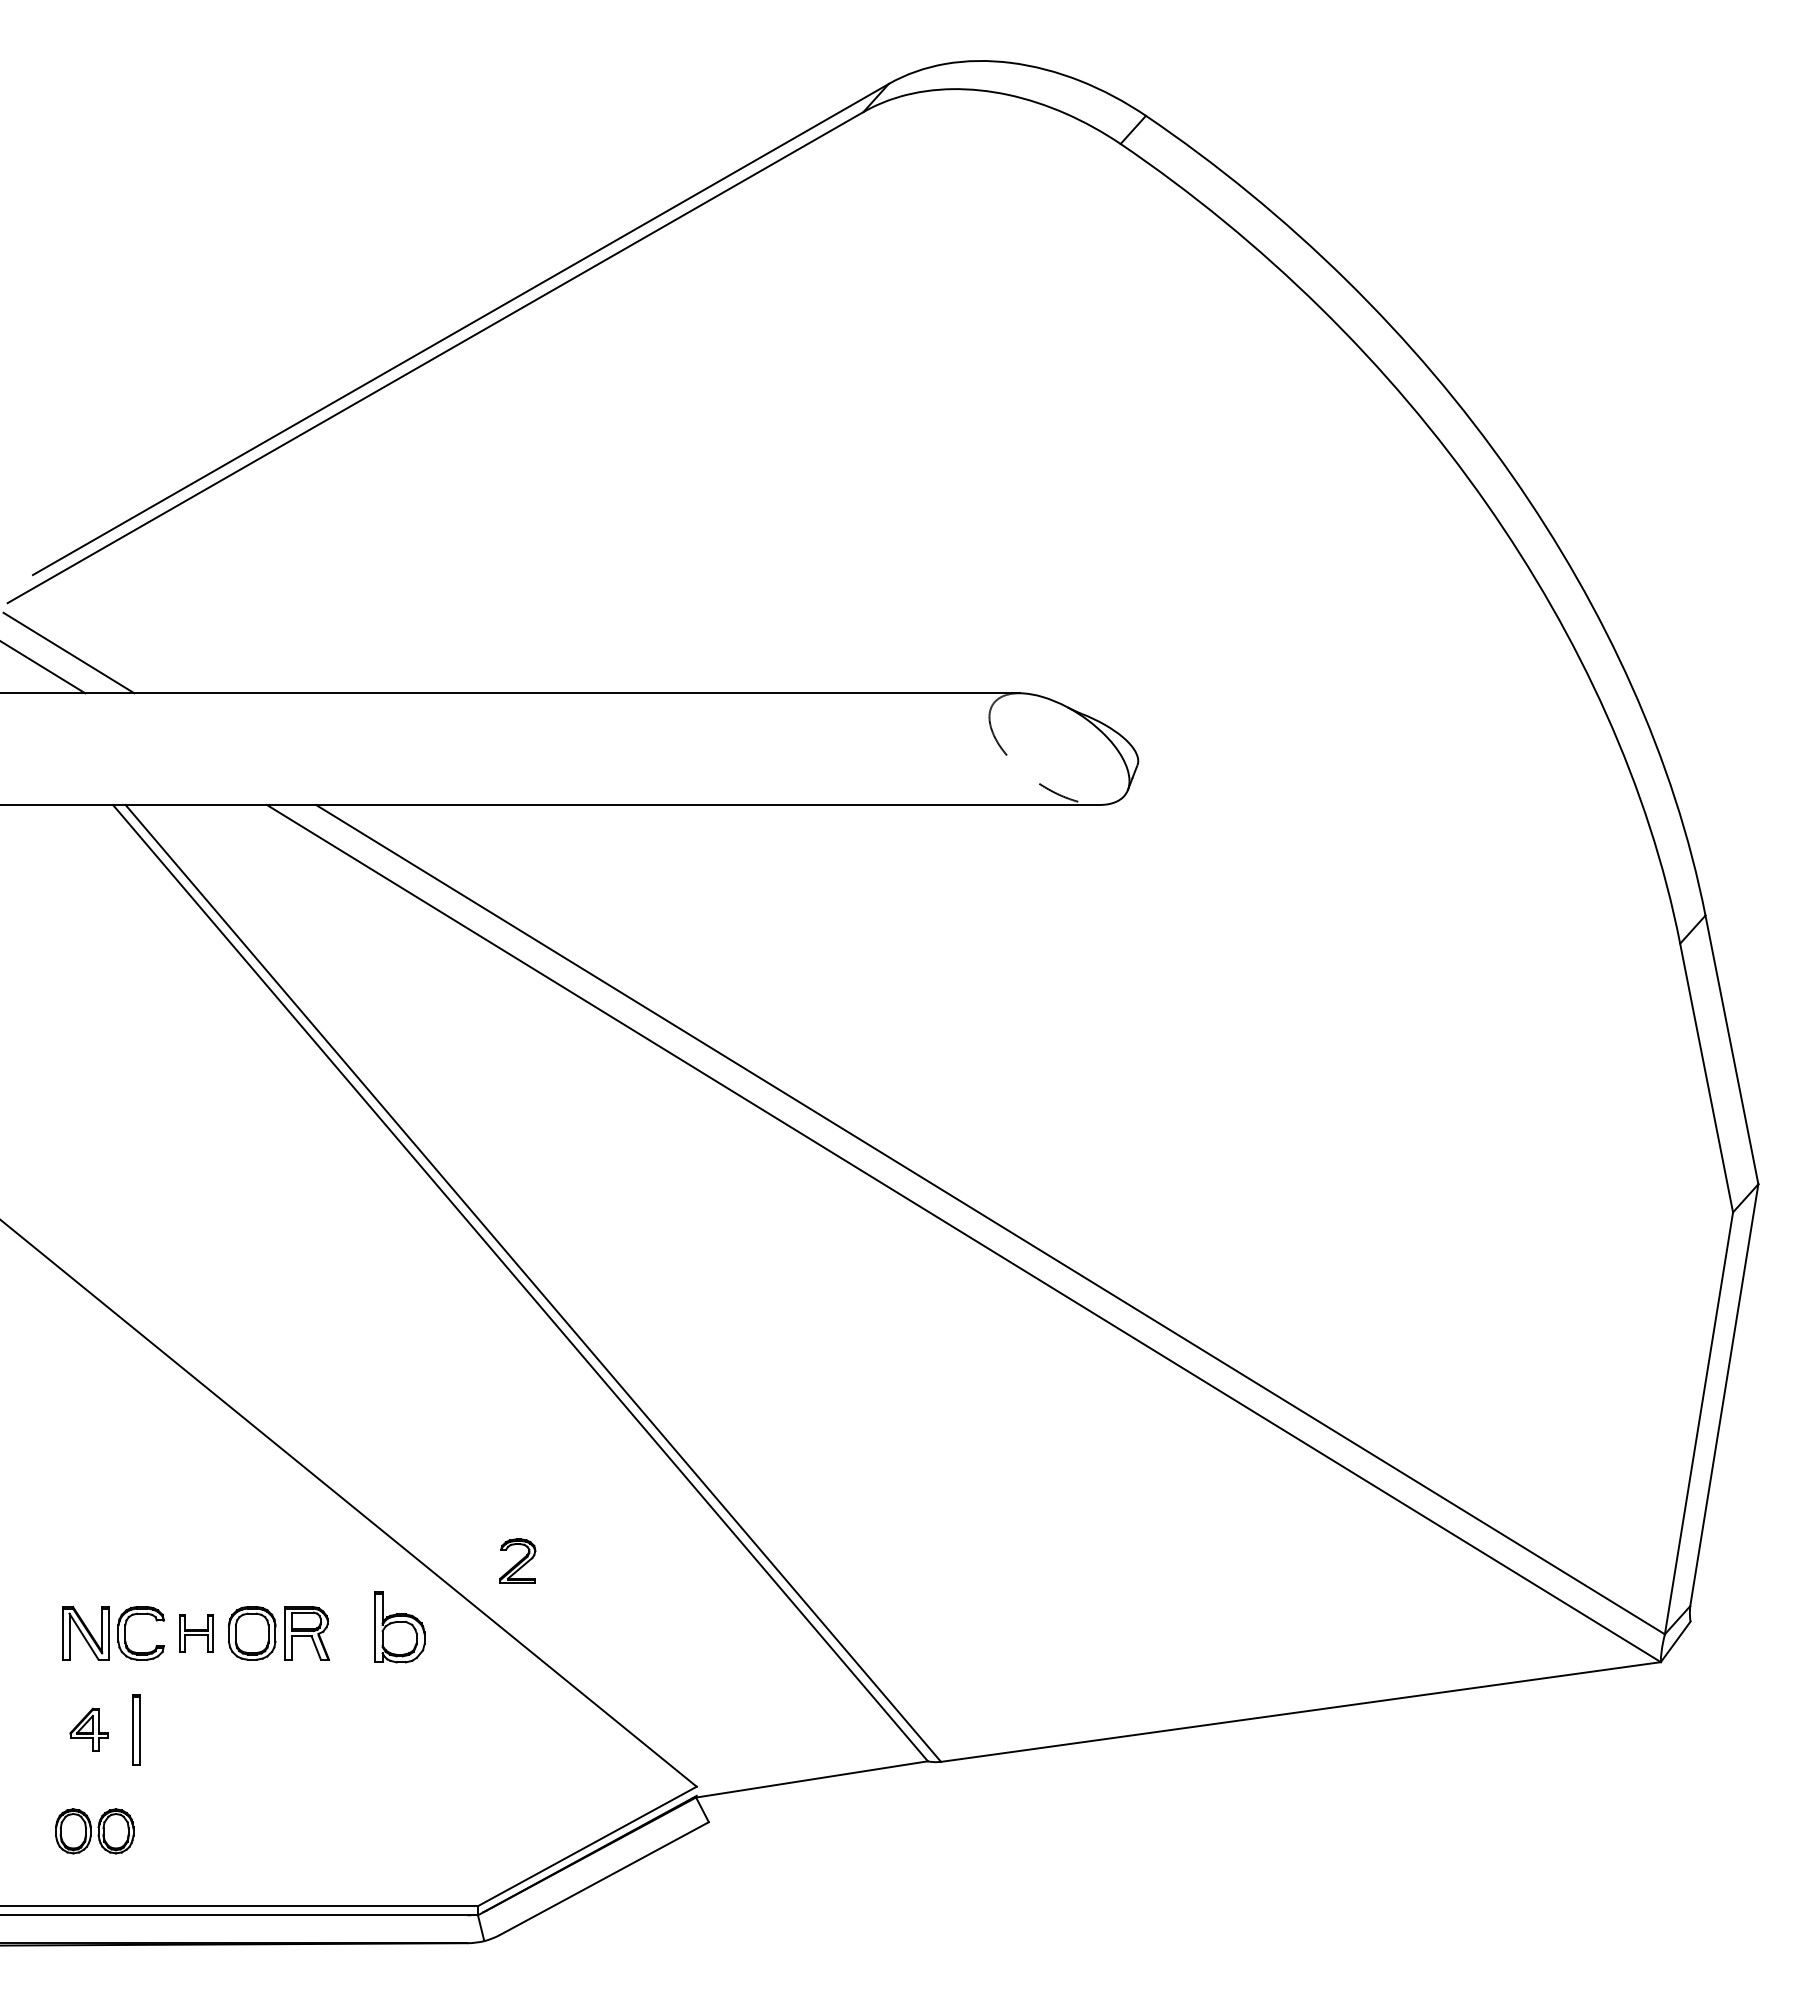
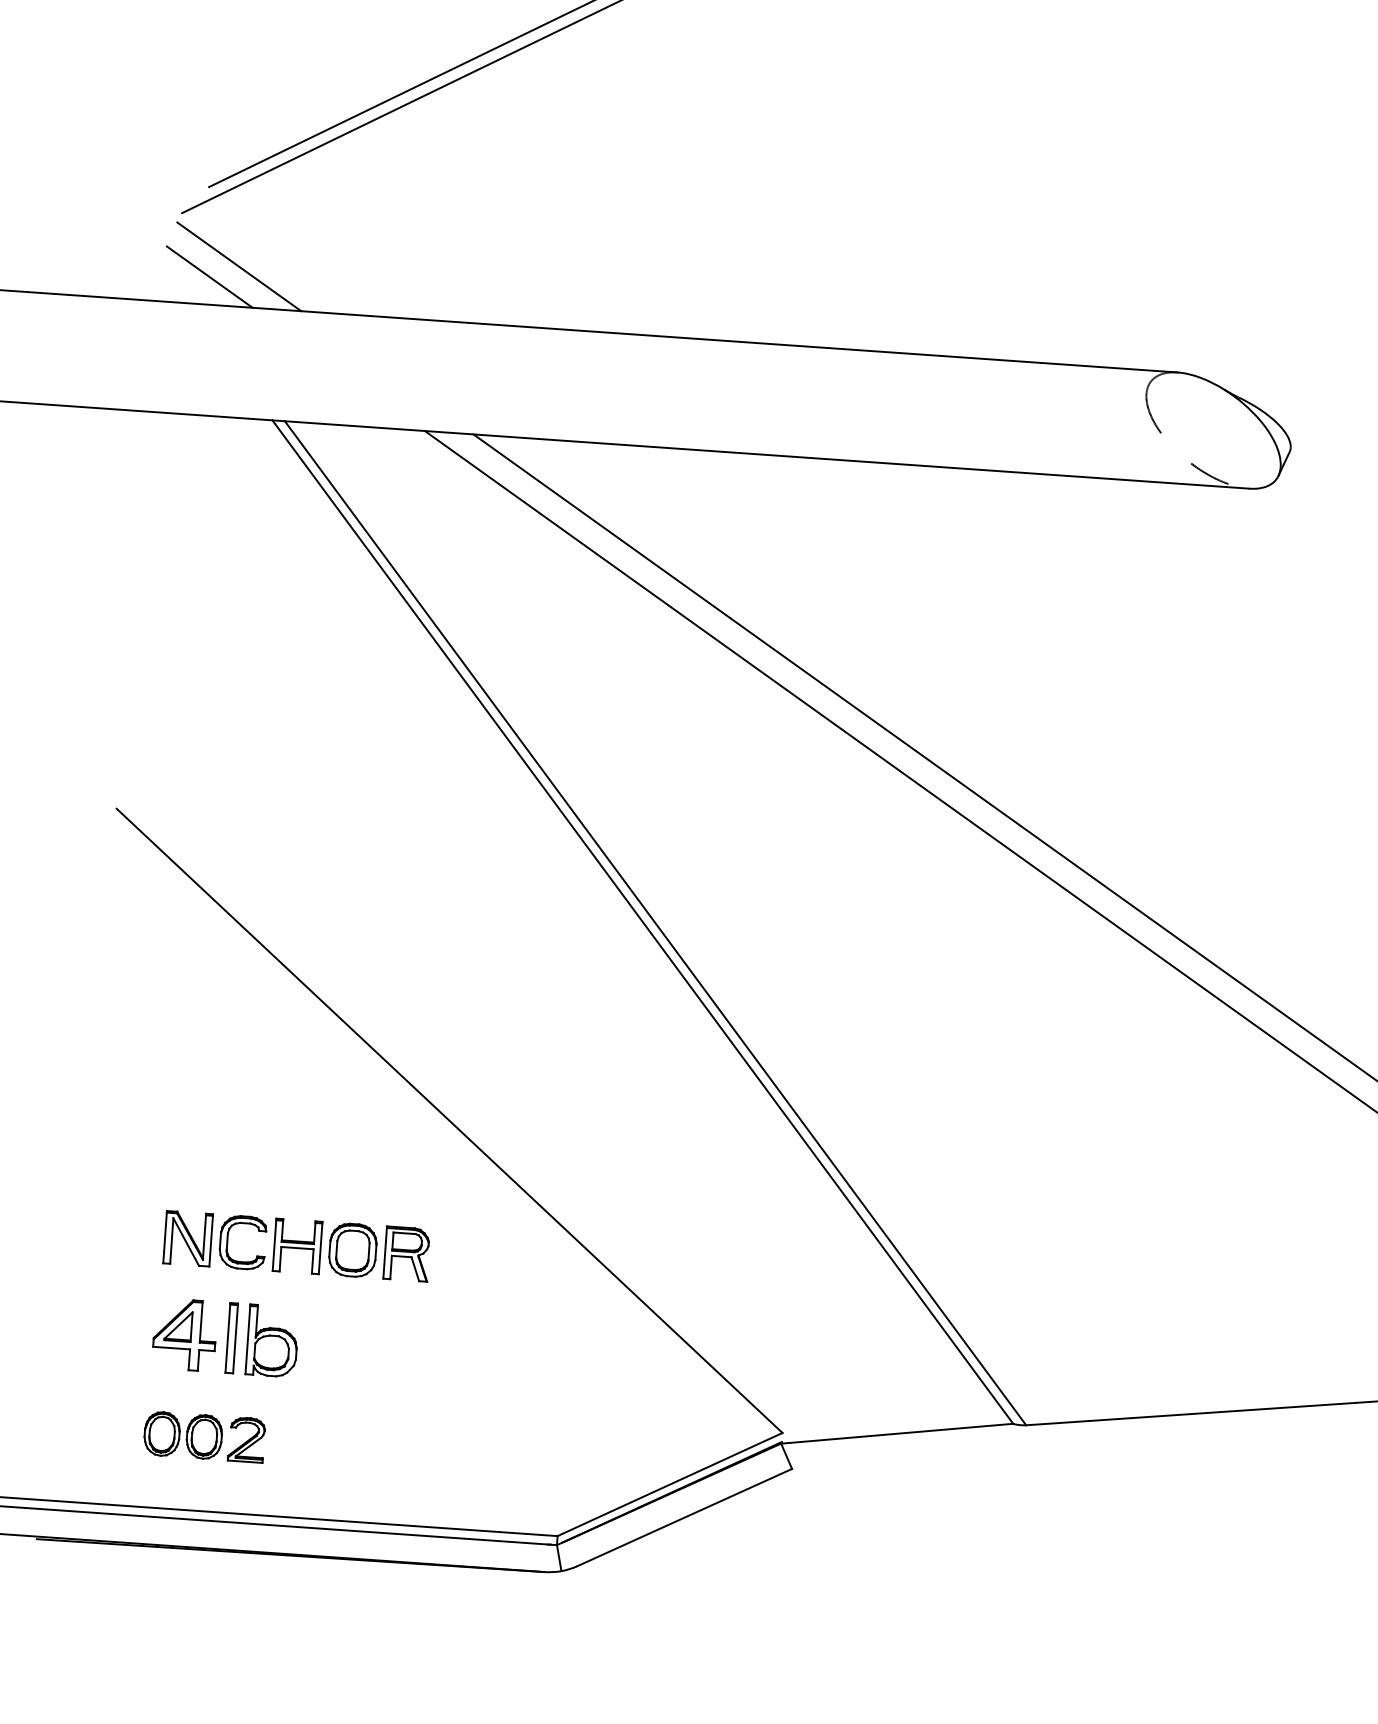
part: (517, 1560) -> (246, 1439), moved
part: (399, 1627) -> (272, 1341), moved
part: (196, 1633) -> (297, 1246), size x1.43
part: (88, 1729) -> (184, 1334), size x1.67

